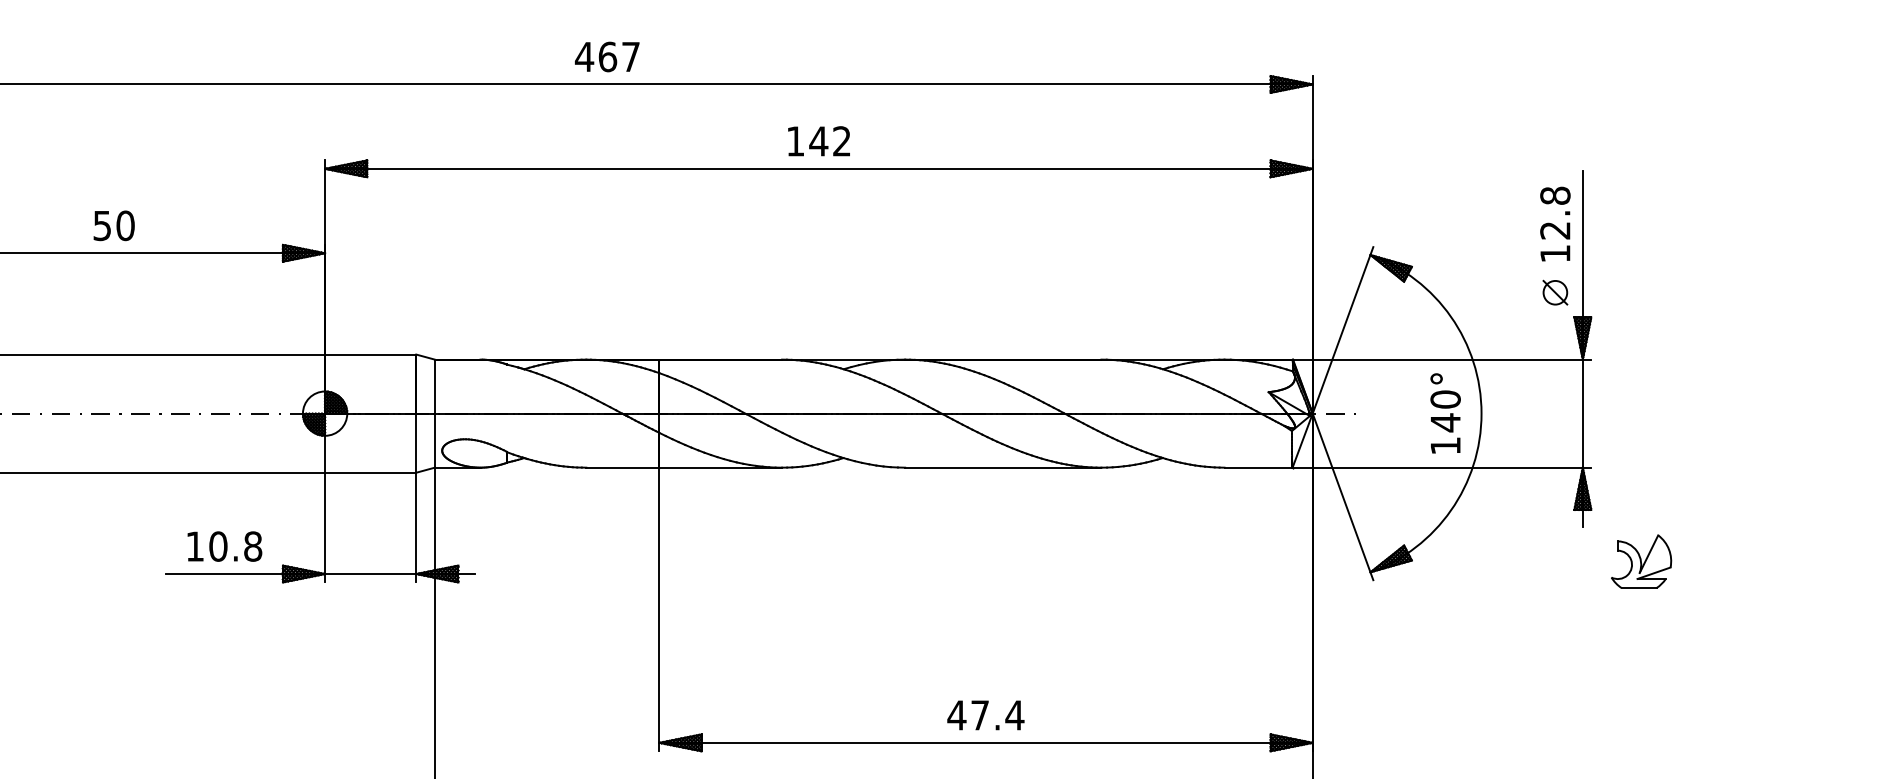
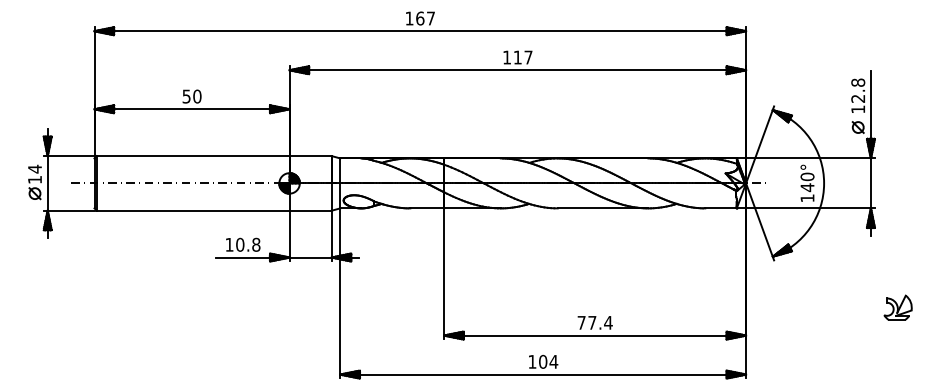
text: (584, 56) -> (409, 18), 467 -> 167
text: (828, 141) -> (522, 57), 142 -> 117
part: (1640, 560) -> (897, 307), moved
text: (956, 714) -> (581, 322), 47.4 -> 77.4

